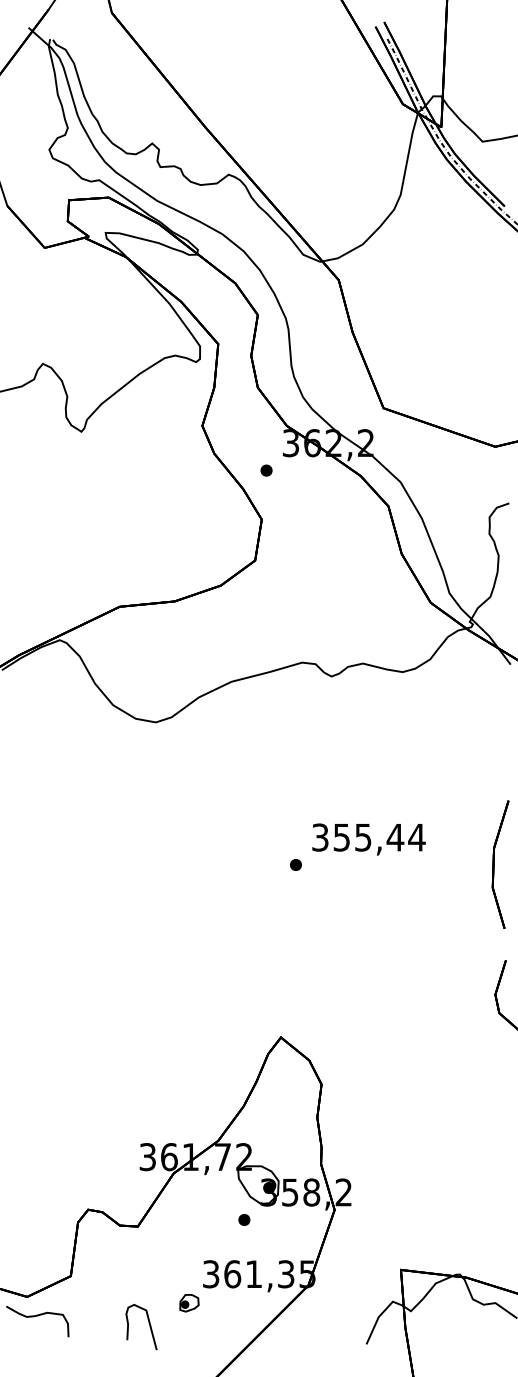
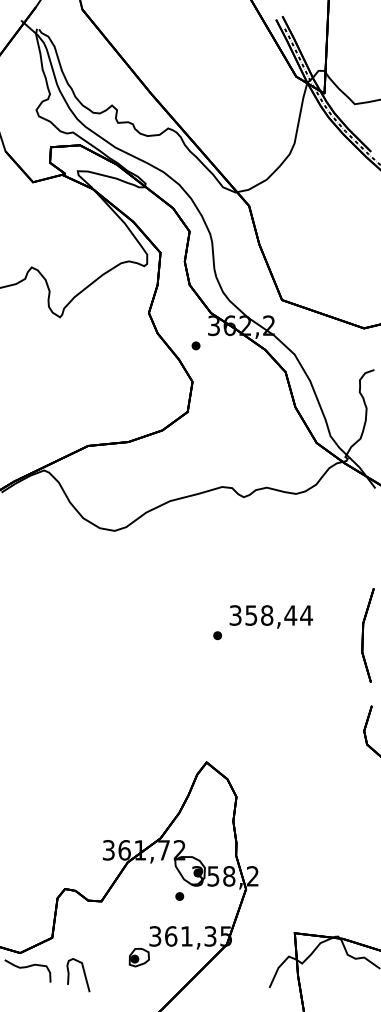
text: (363, 837) -> (267, 615), 355,44 -> 358,44
part: (189, 1303) -> (139, 957), size x1.43
curve: (149, 1327) -> (84, 975), moved

